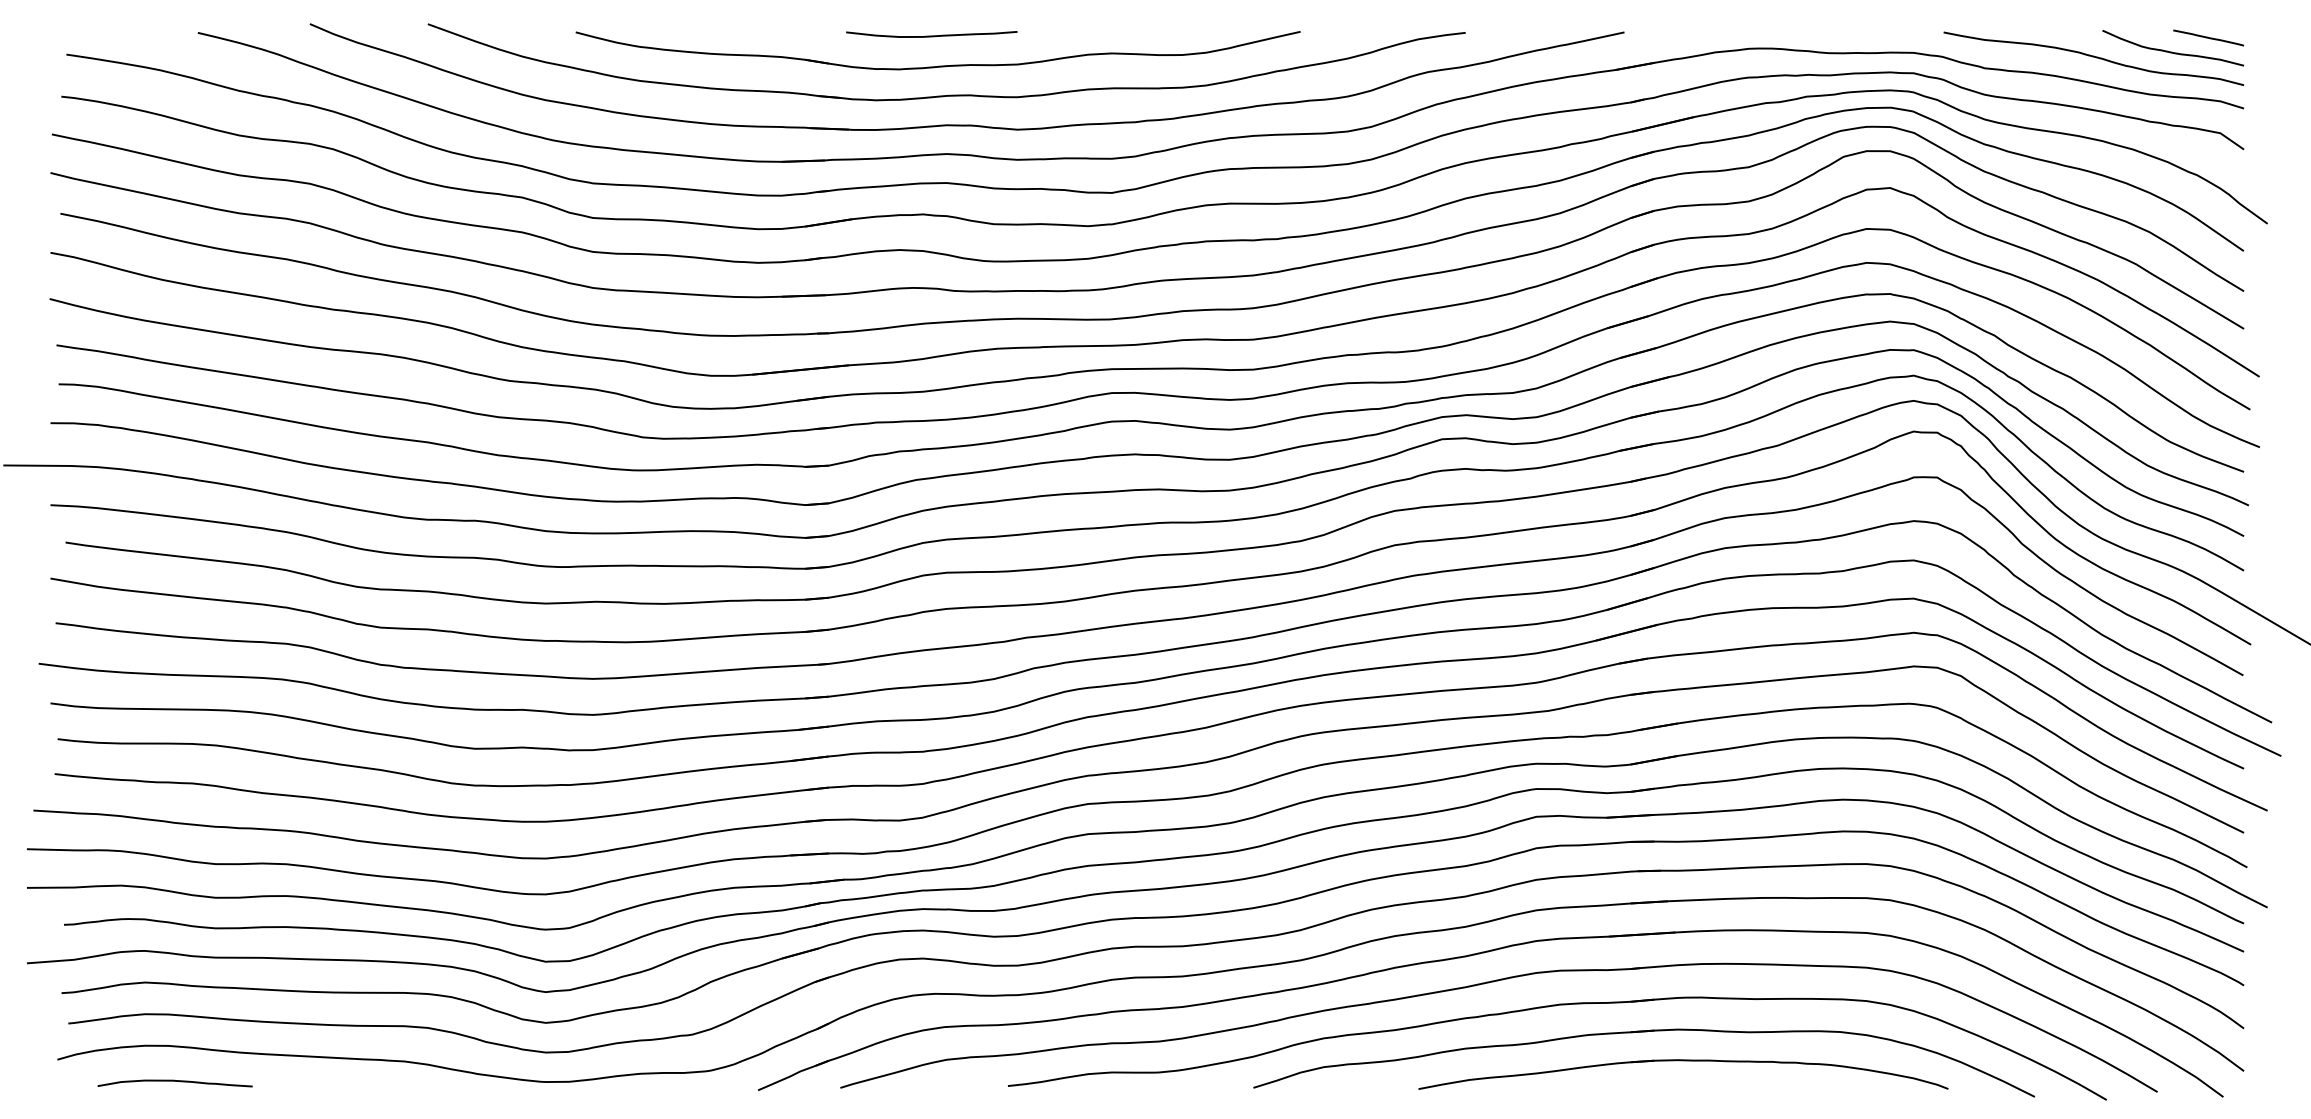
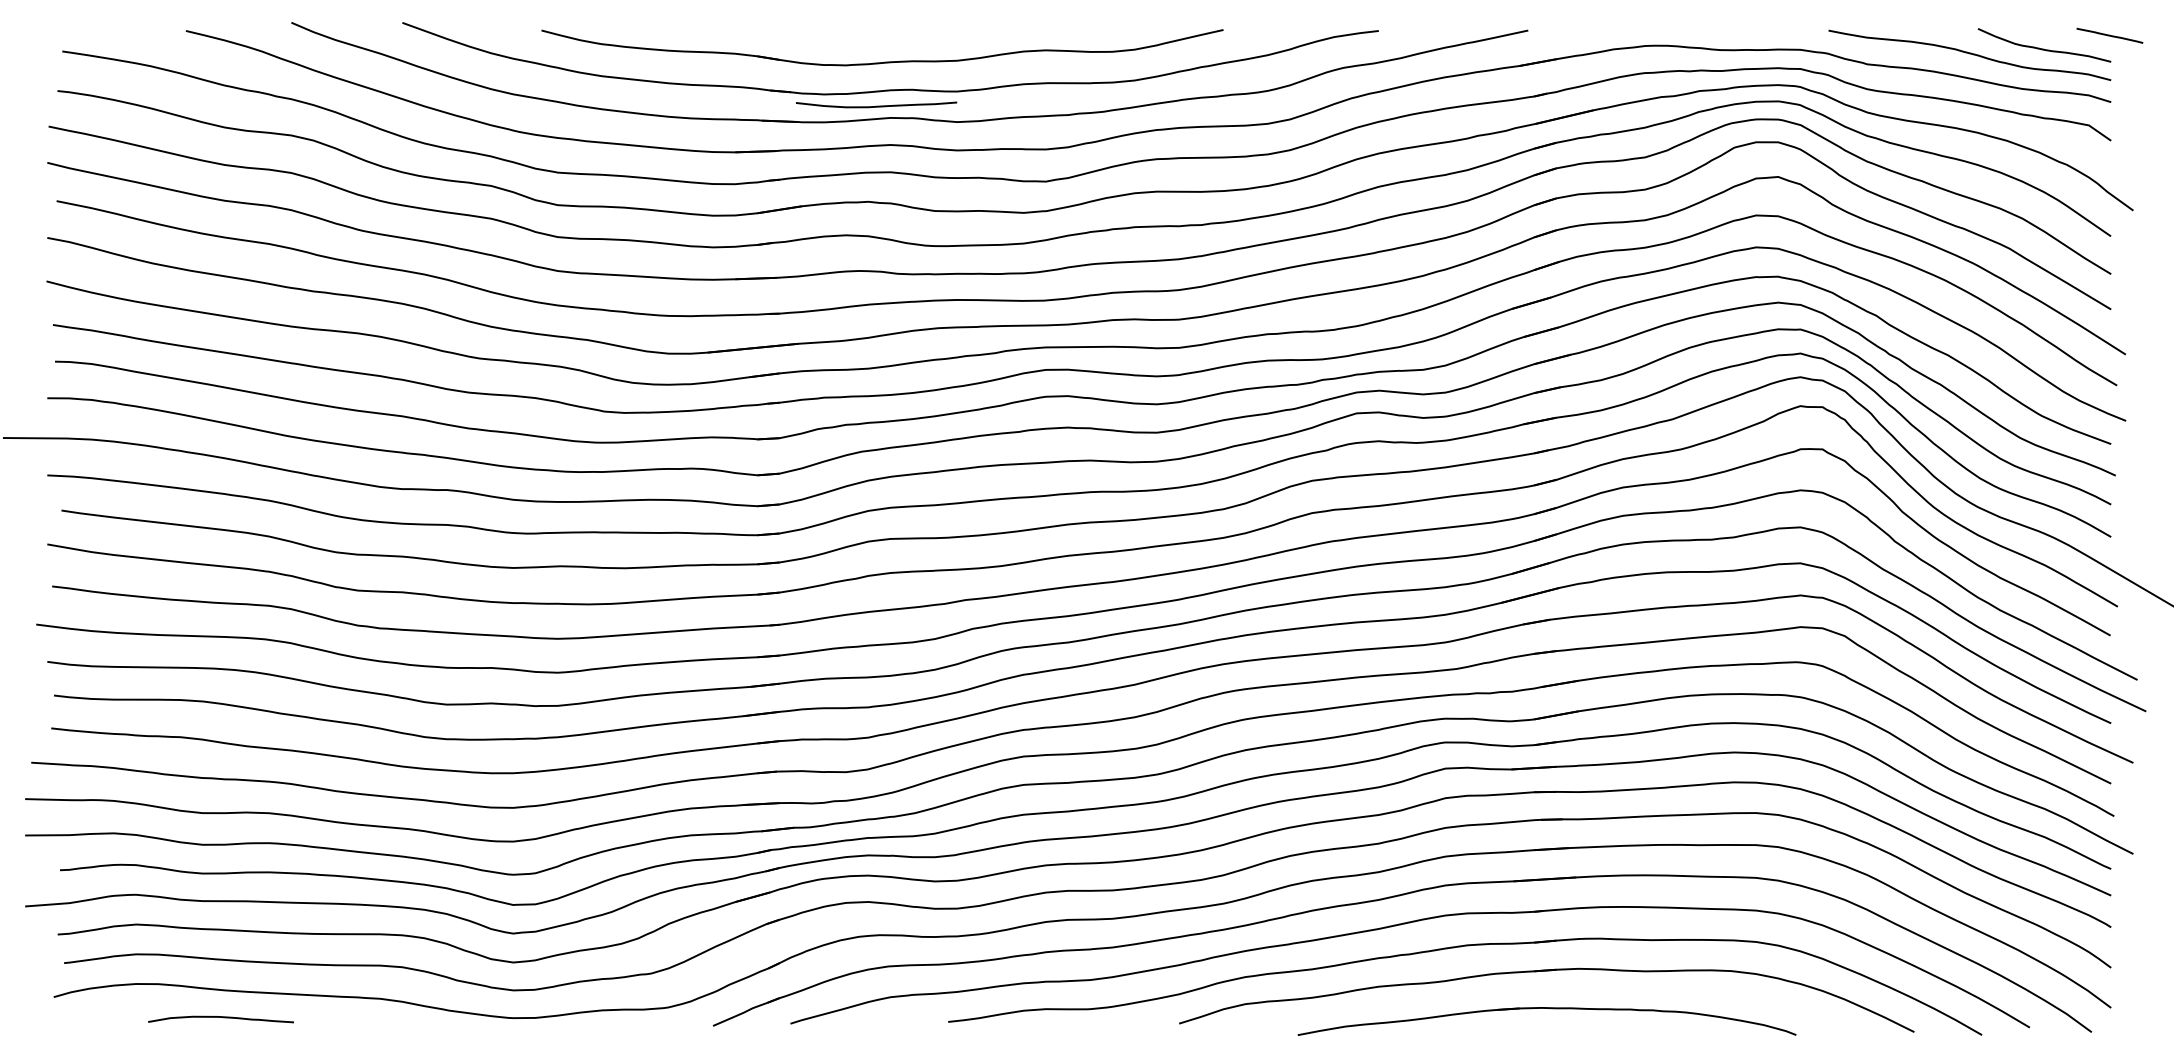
curve: (931, 35) -> (876, 105), moved
line: (2208, 37) -> (2109, 35), moved
part: (1683, 1061) -> (1547, 1009), moved
curve: (174, 1081) -> (220, 1017), moved

